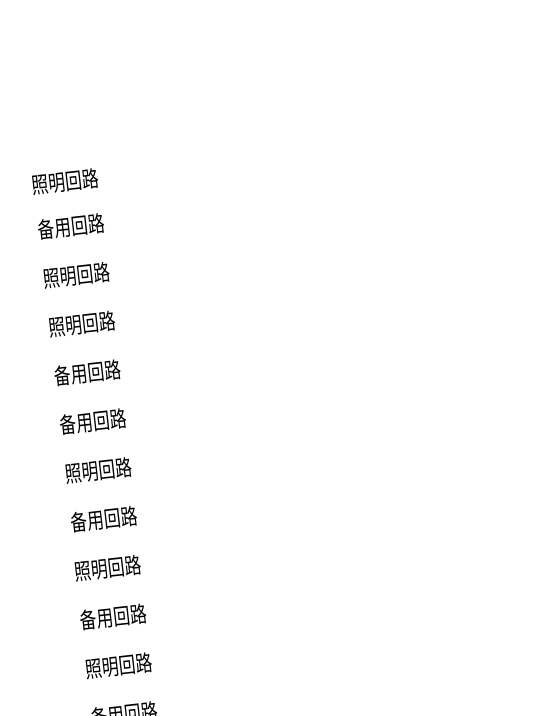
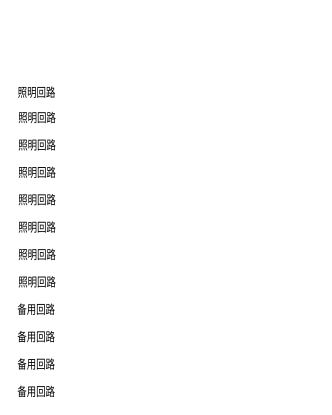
text: (53, 228) -> (27, 117), 备用回路 -> 照明回路
text: (70, 374) -> (27, 199), 备用回路 -> 照明回路
text: (75, 422) -> (27, 226), 备用回路 -> 照明回路
text: (86, 520) -> (27, 281), 备用回路 -> 照明回路
text: (90, 568) -> (26, 308), 照明回路 -> 备用回路
text: (101, 666) -> (26, 363), 照明回路 -> 备用回路

